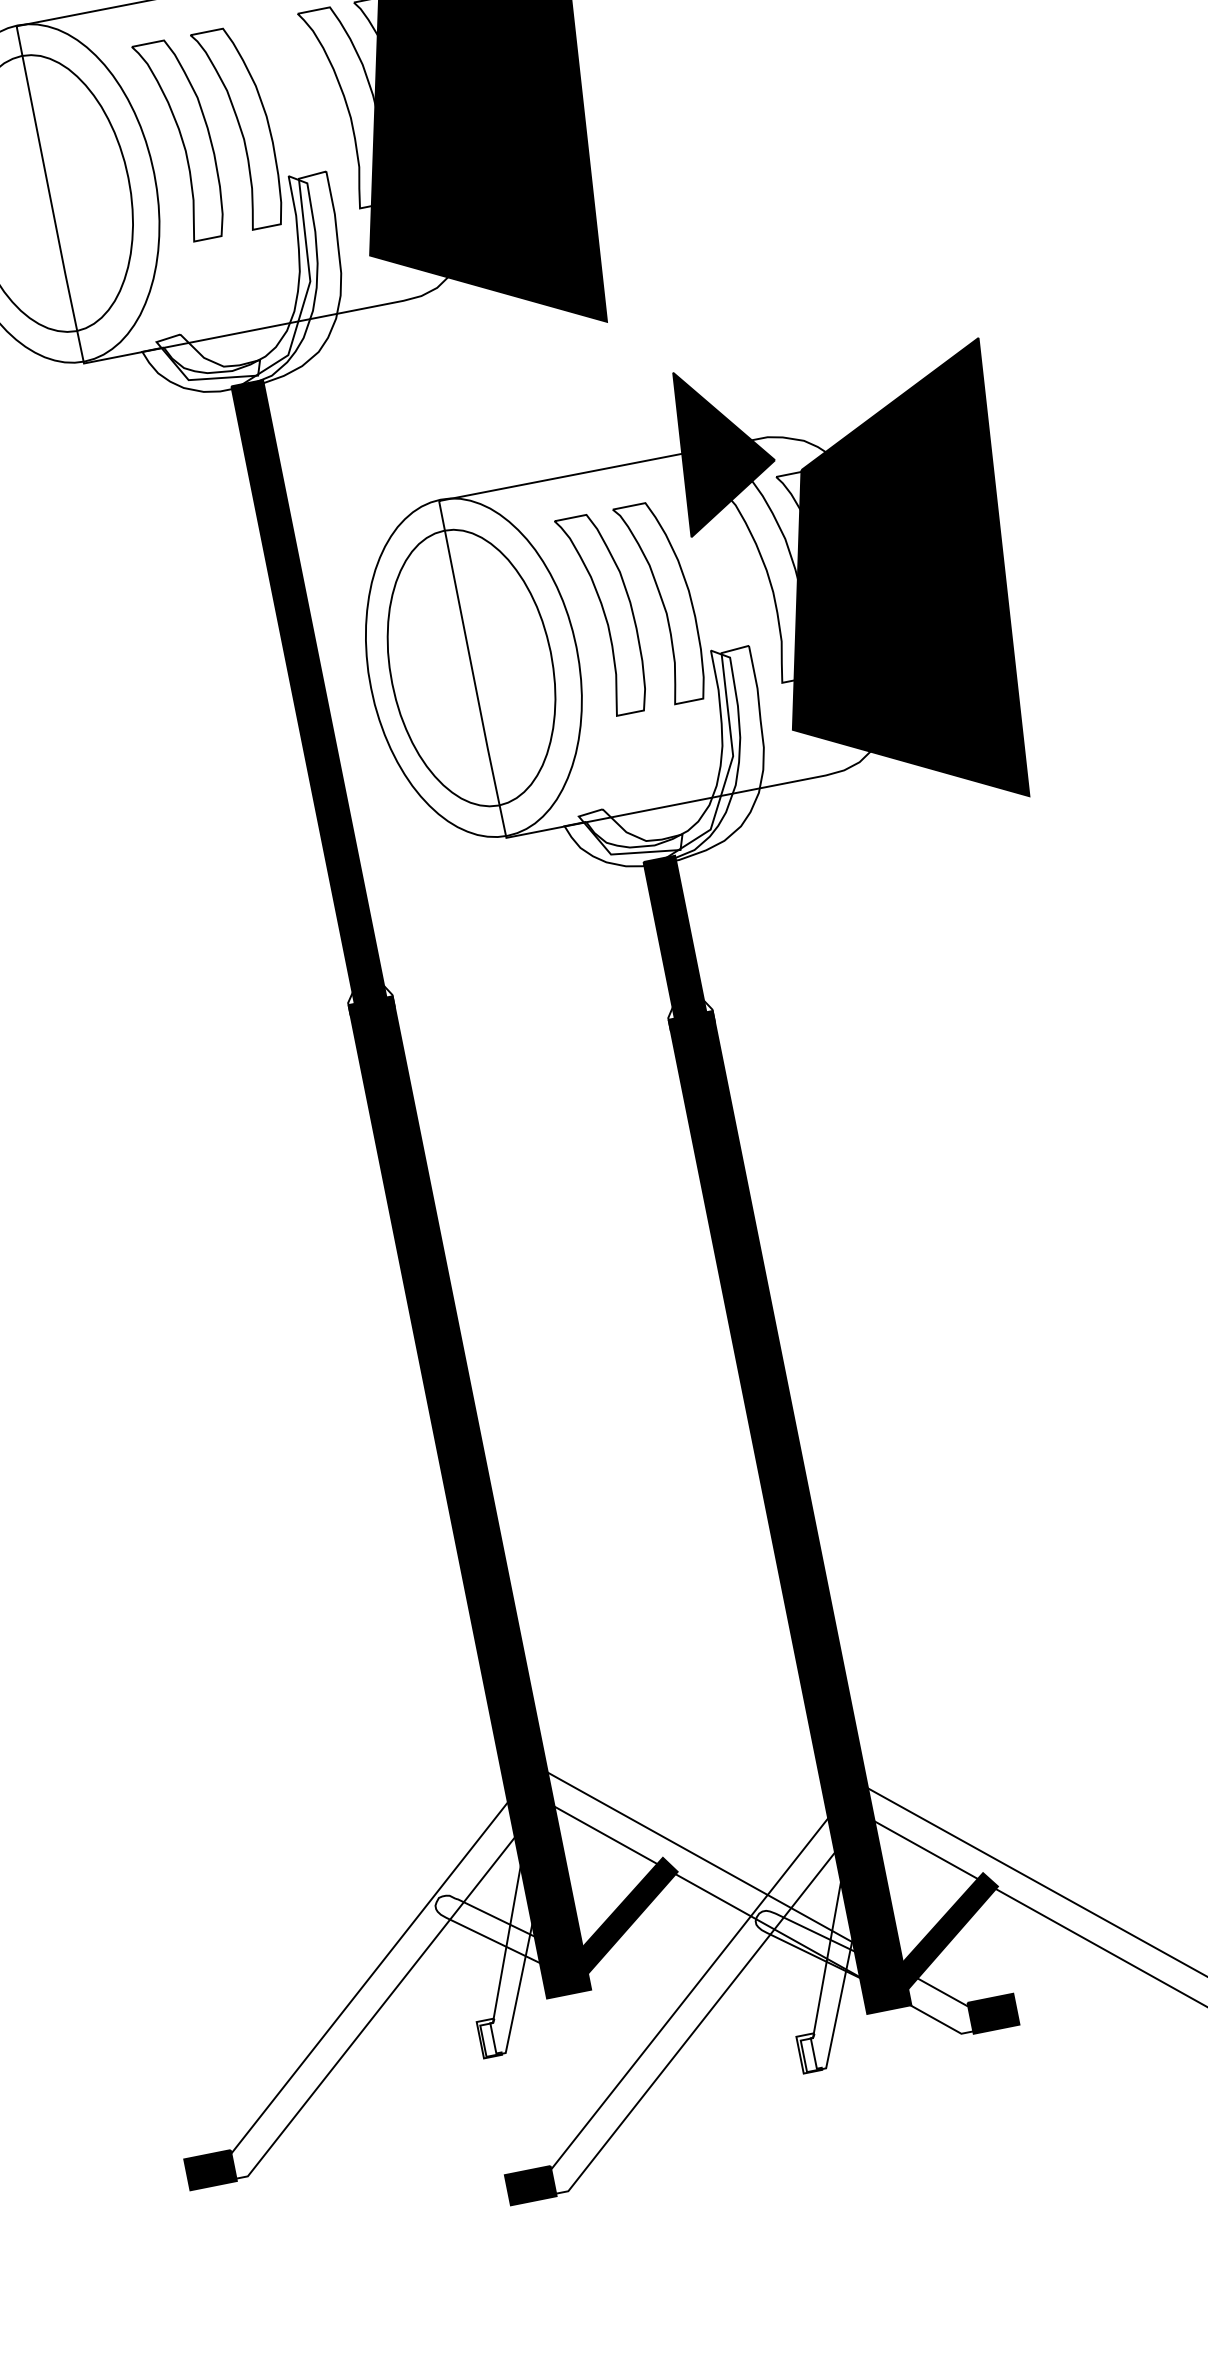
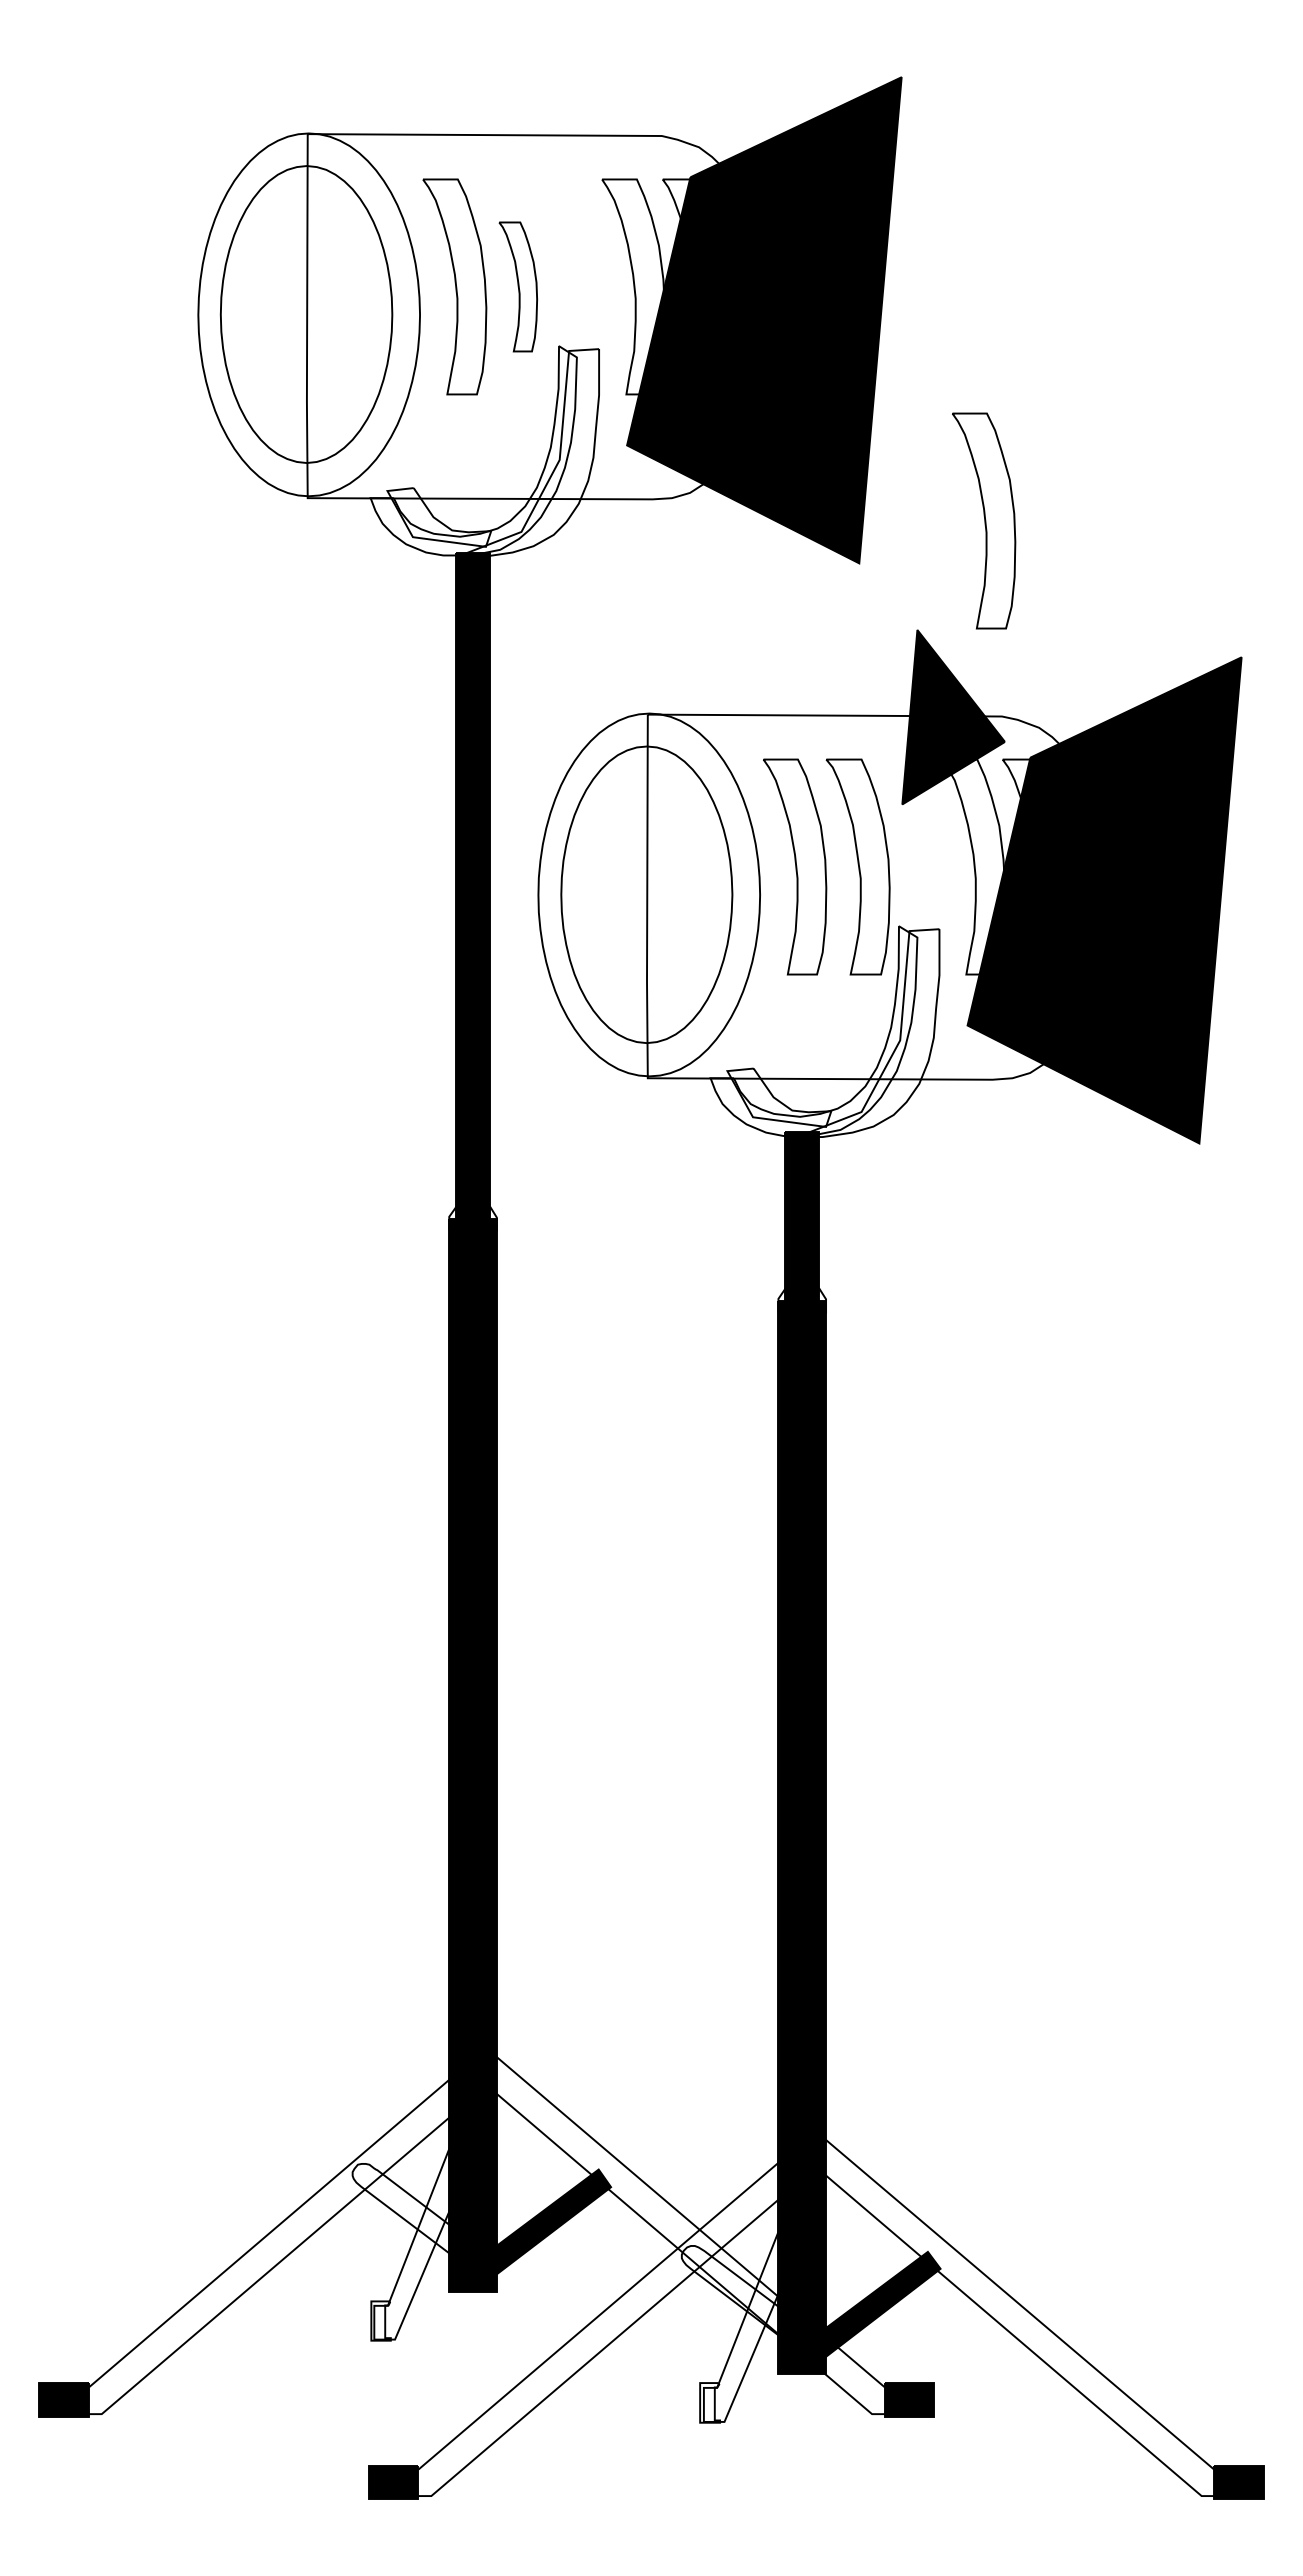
part: (240, 128) -> (518, 286), size x0.6
part: (715, 258) -> (984, 520), added

